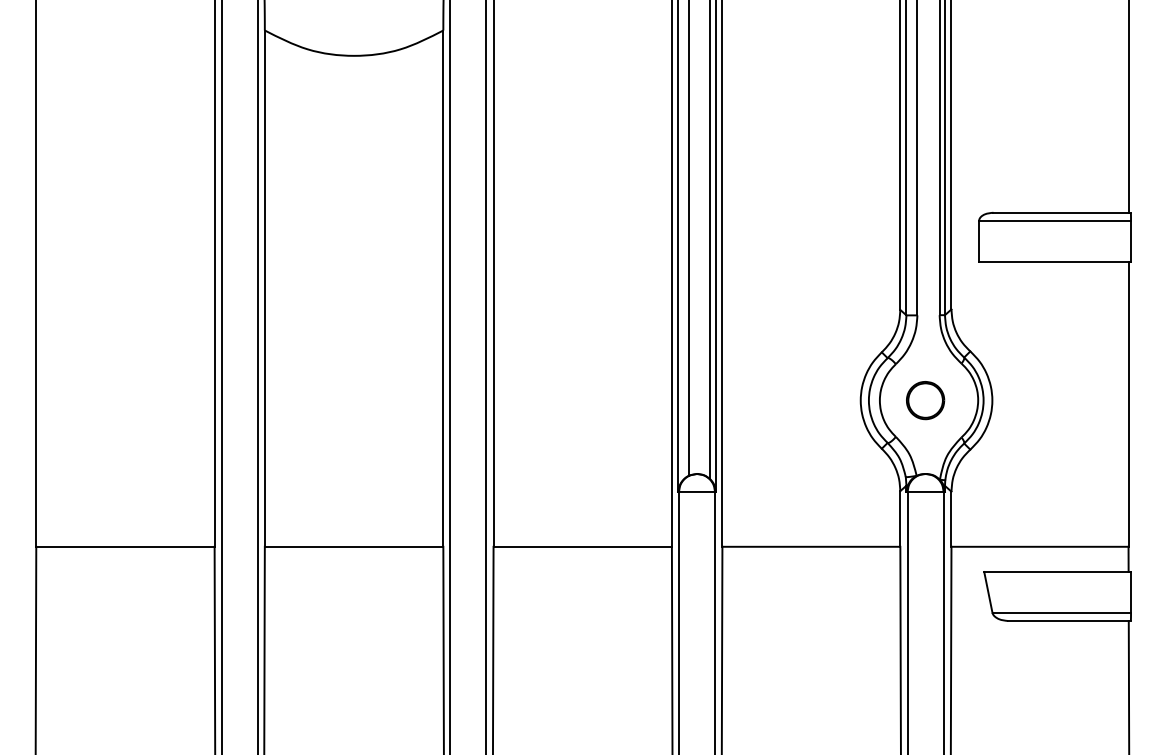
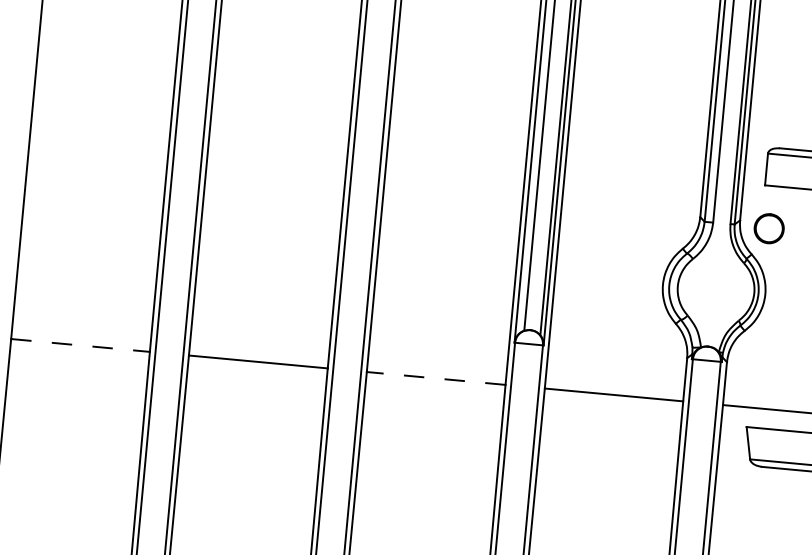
part: (925, 400) -> (769, 228), moved
line: (125, 546) -> (80, 345), solid -> dashed
line: (582, 546) -> (436, 378), solid -> dashed

